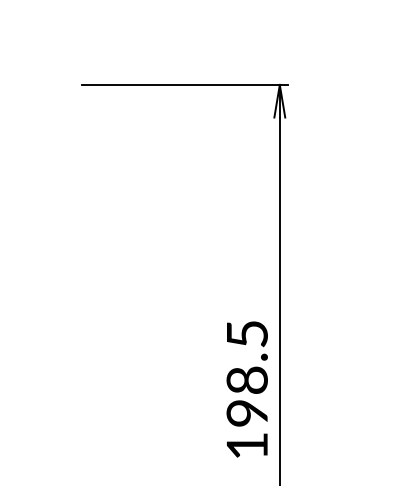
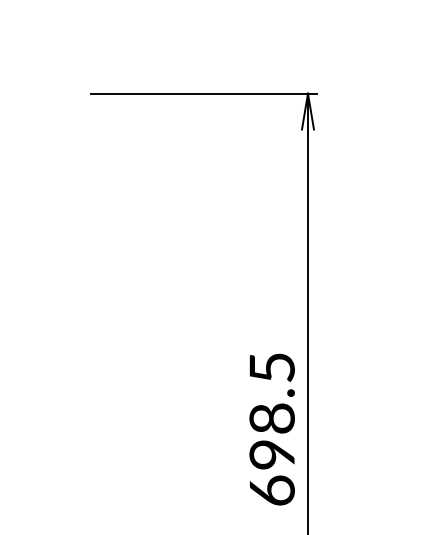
text: (246, 445) -> (271, 490), 198.5 -> 698.5

